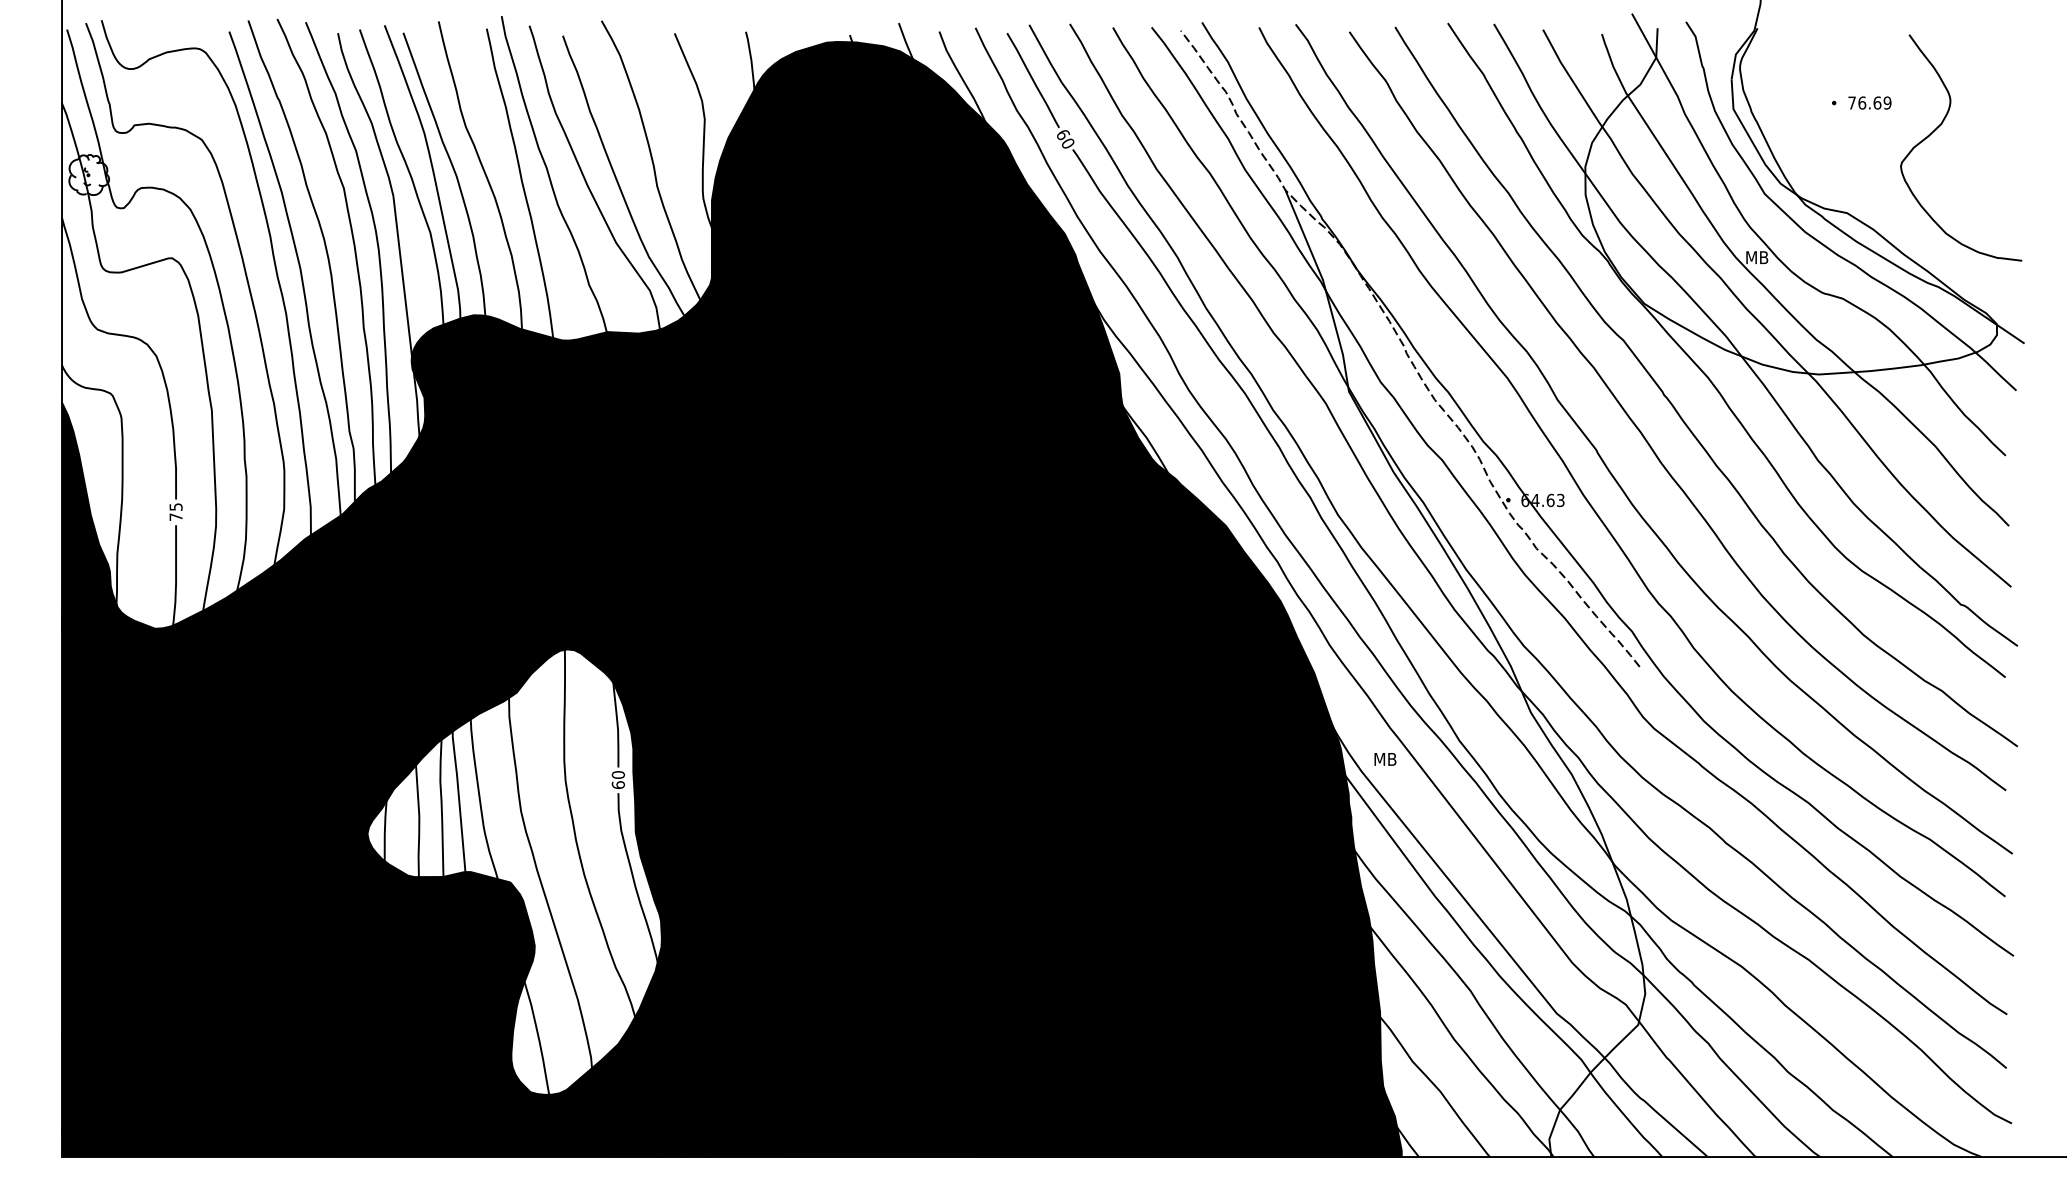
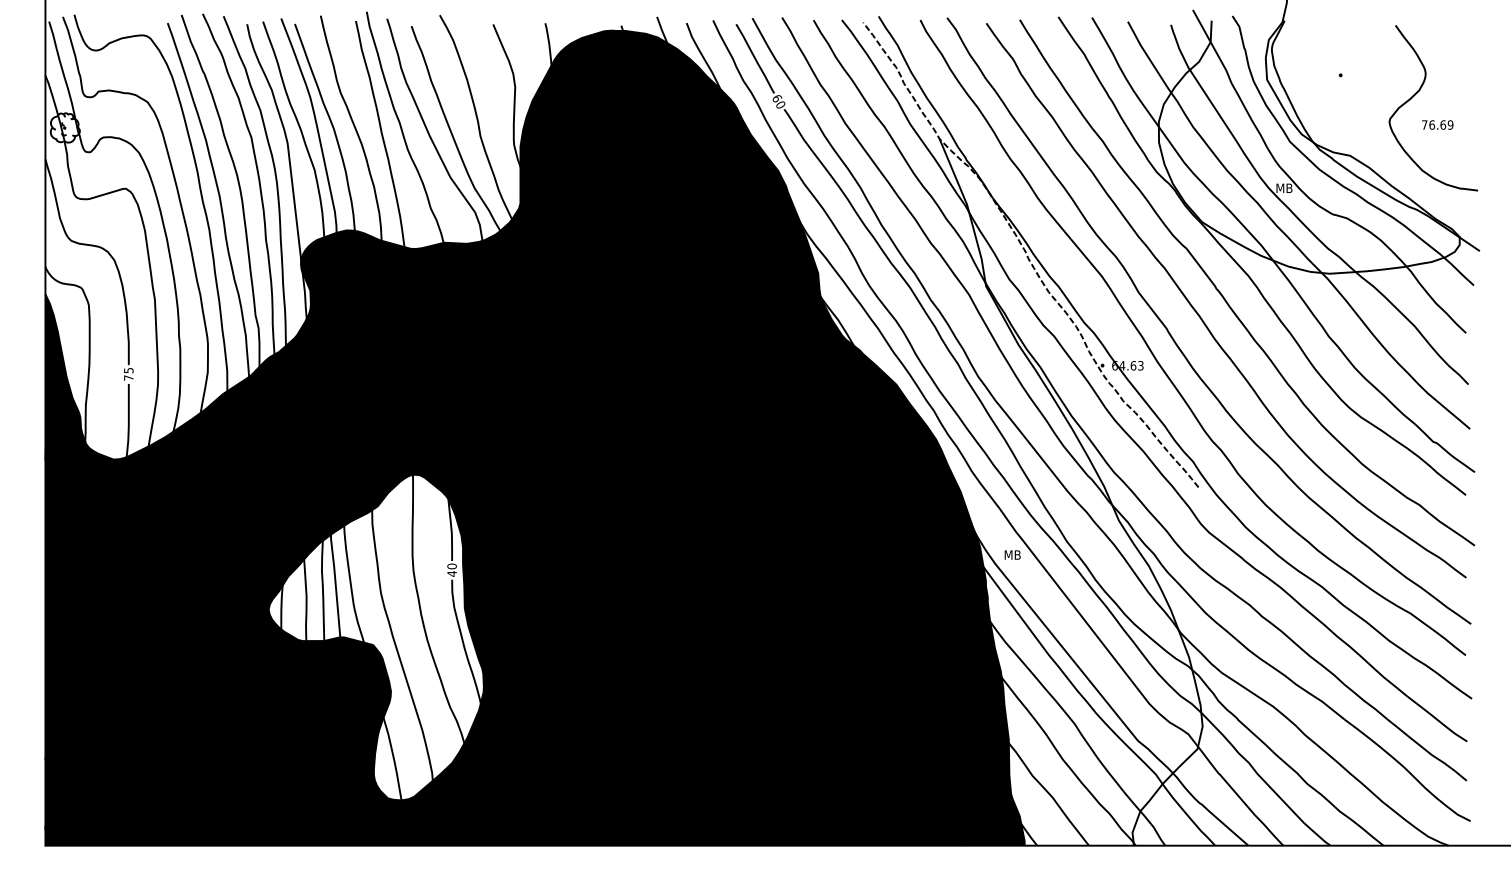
text: (1869, 102) -> (1437, 124), moved
text: (617, 785) -> (451, 574), 60 -> 40

